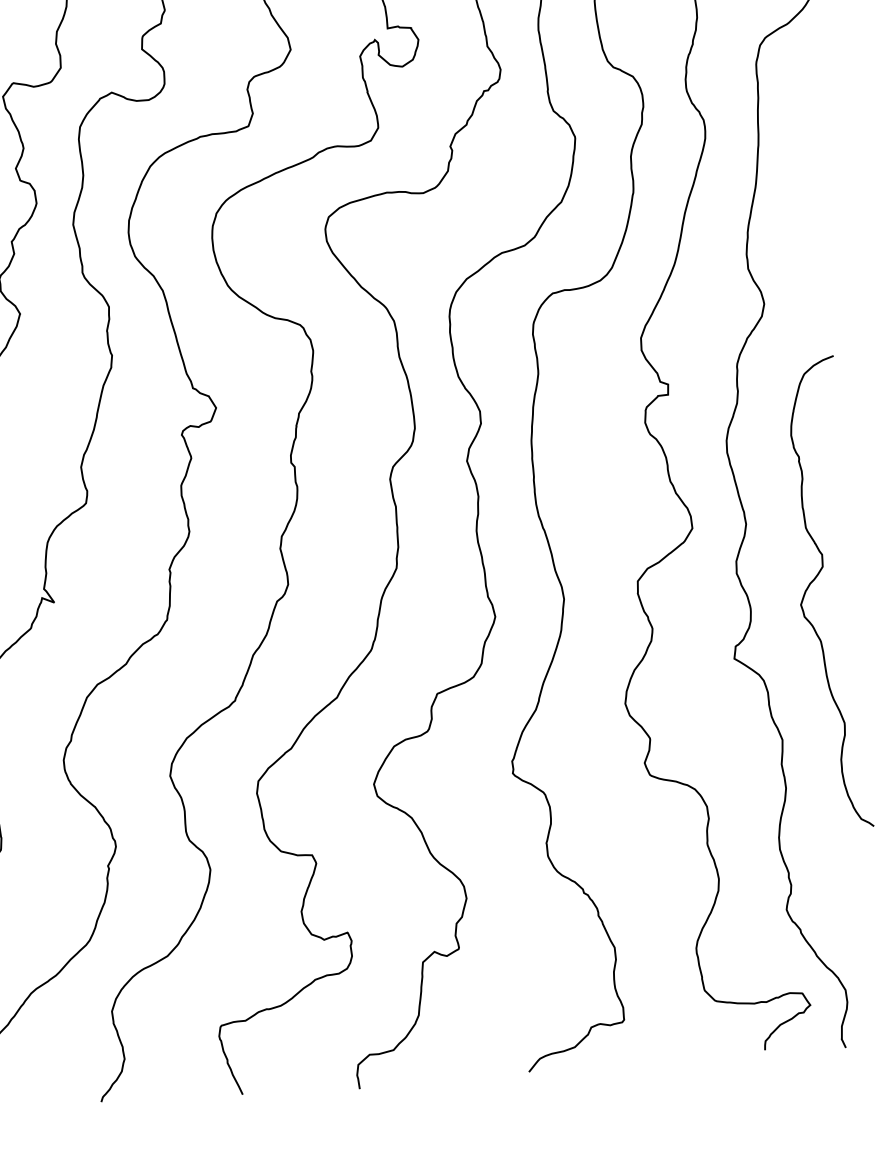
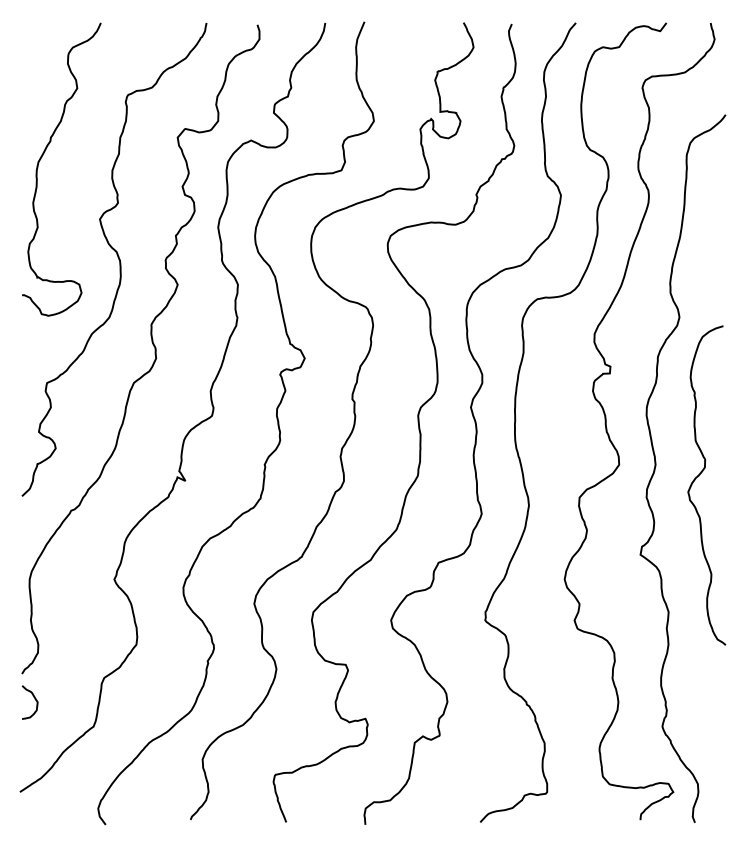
curve: (814, 582) -> (698, 477), moved

